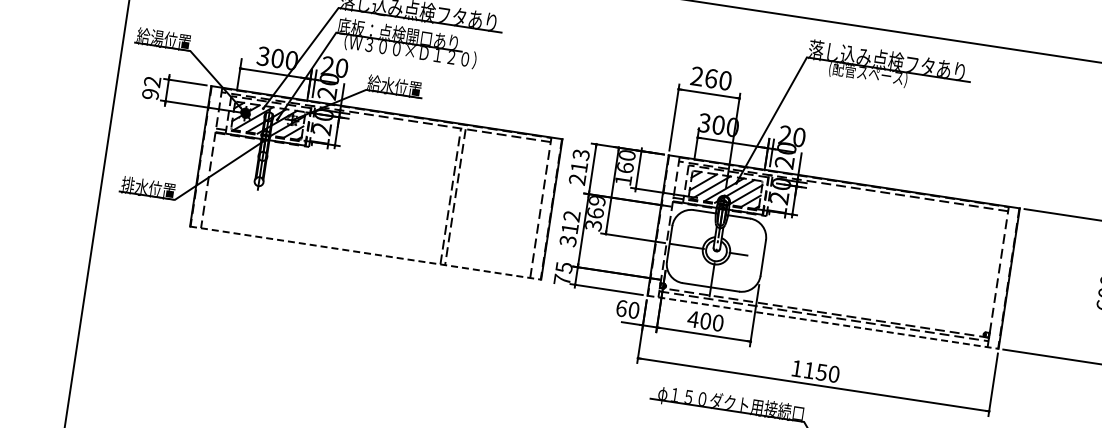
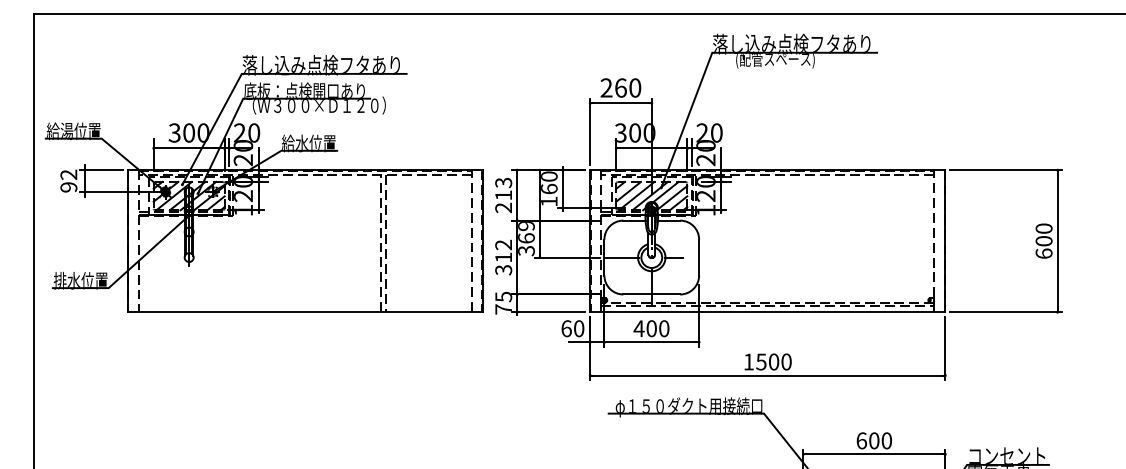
line: (365, 253) -> (305, 312), dashed -> solid
line: (822, 322) -> (767, 312), dashed -> solid
text: (815, 370) -> (767, 361), 1150 -> 1500

